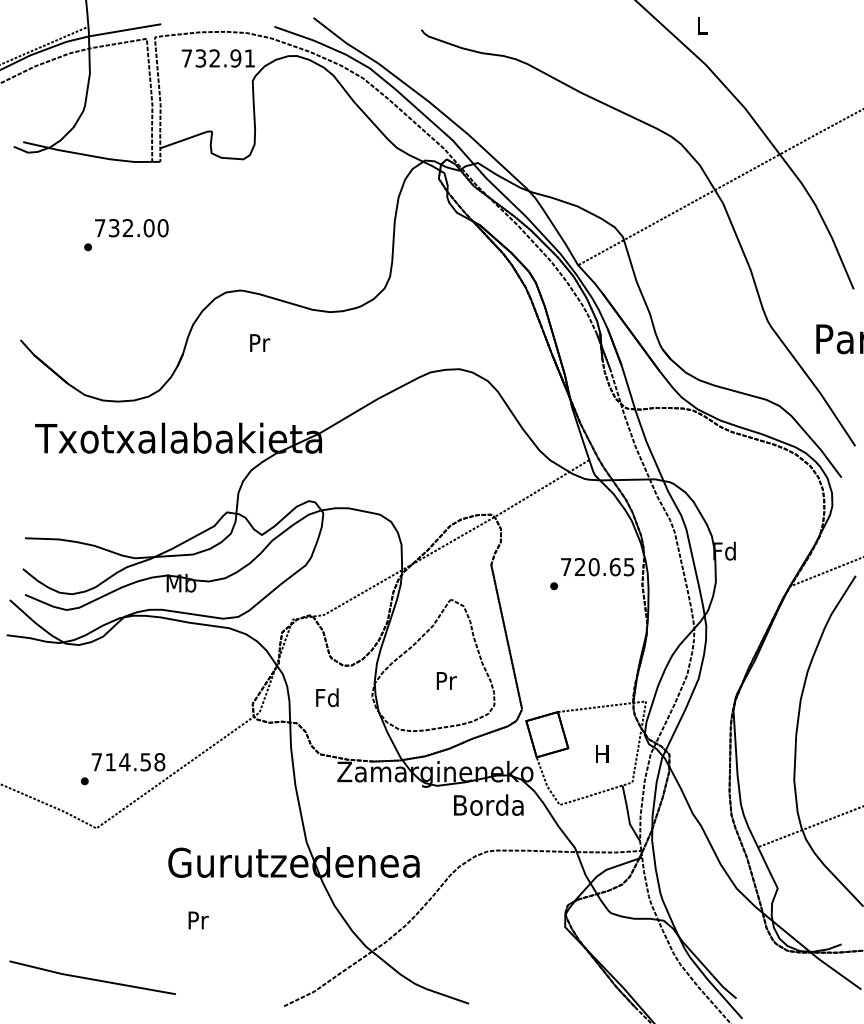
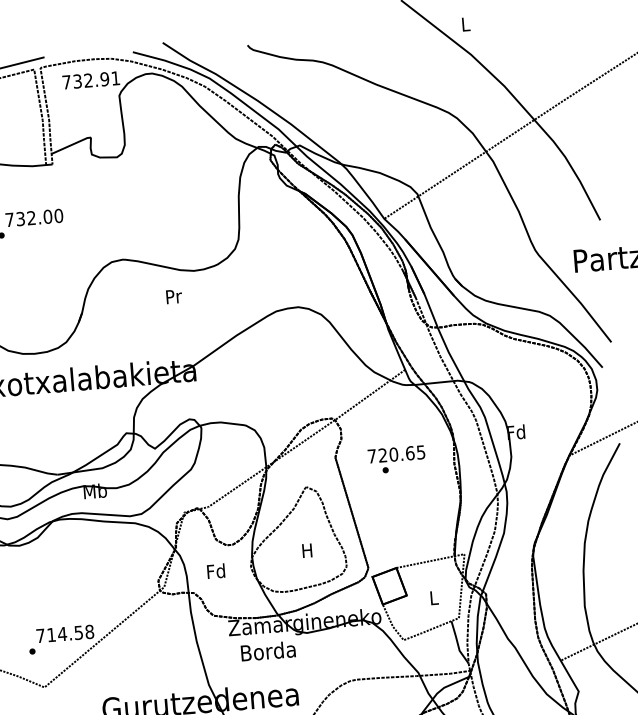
text: (260, 342) -> (174, 296), moved
text: (597, 567) -> (396, 454), moved
text: (446, 680) -> (307, 550), Pr -> H
text: (602, 753) -> (433, 597), H -> L
text: (488, 804) -> (268, 650), moved

